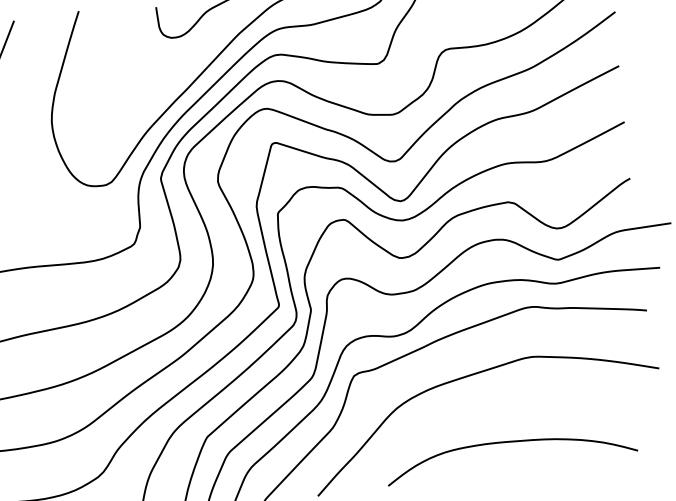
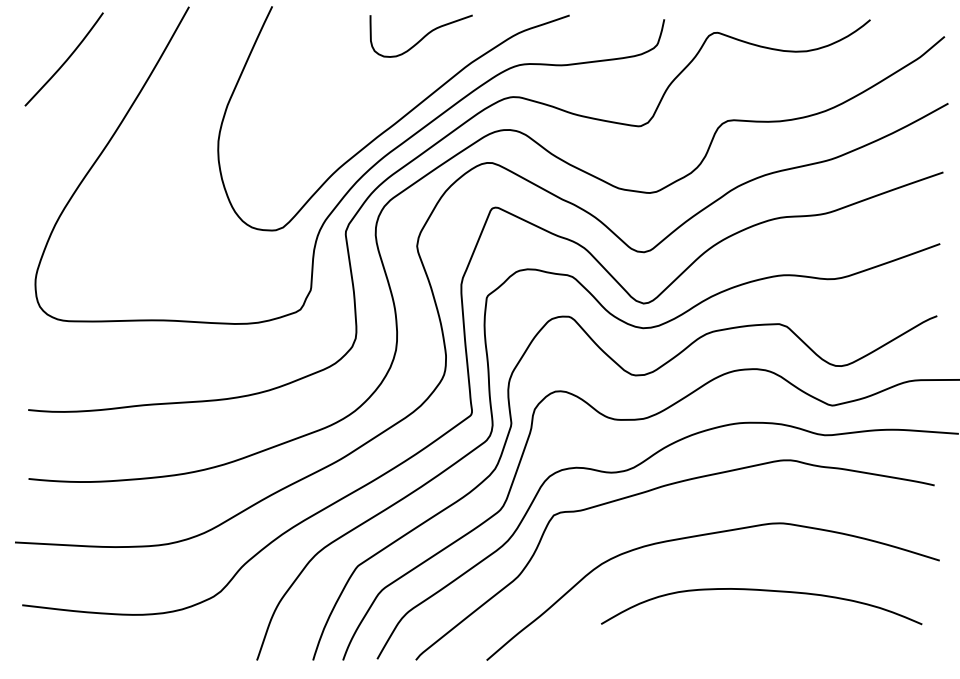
curve: (510, 442) -> (762, 591), moved

